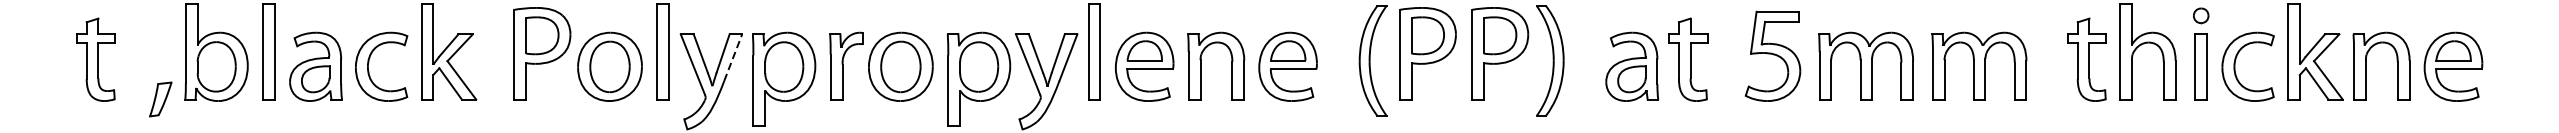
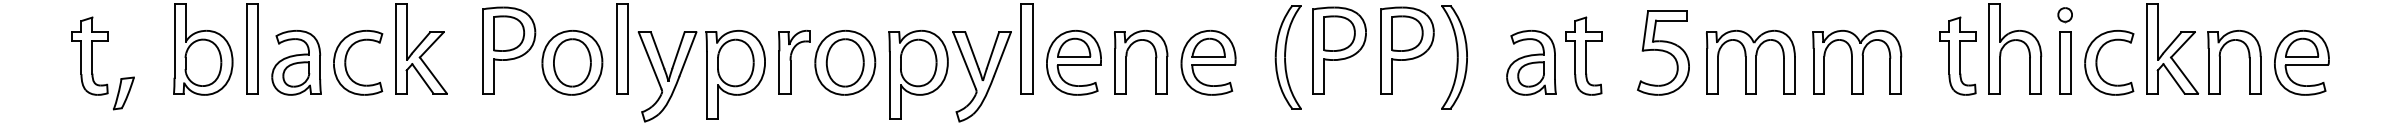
line: (733, 56) -> (688, 53), dashed -> solid
part: (160, 99) -> (123, 93), moved

